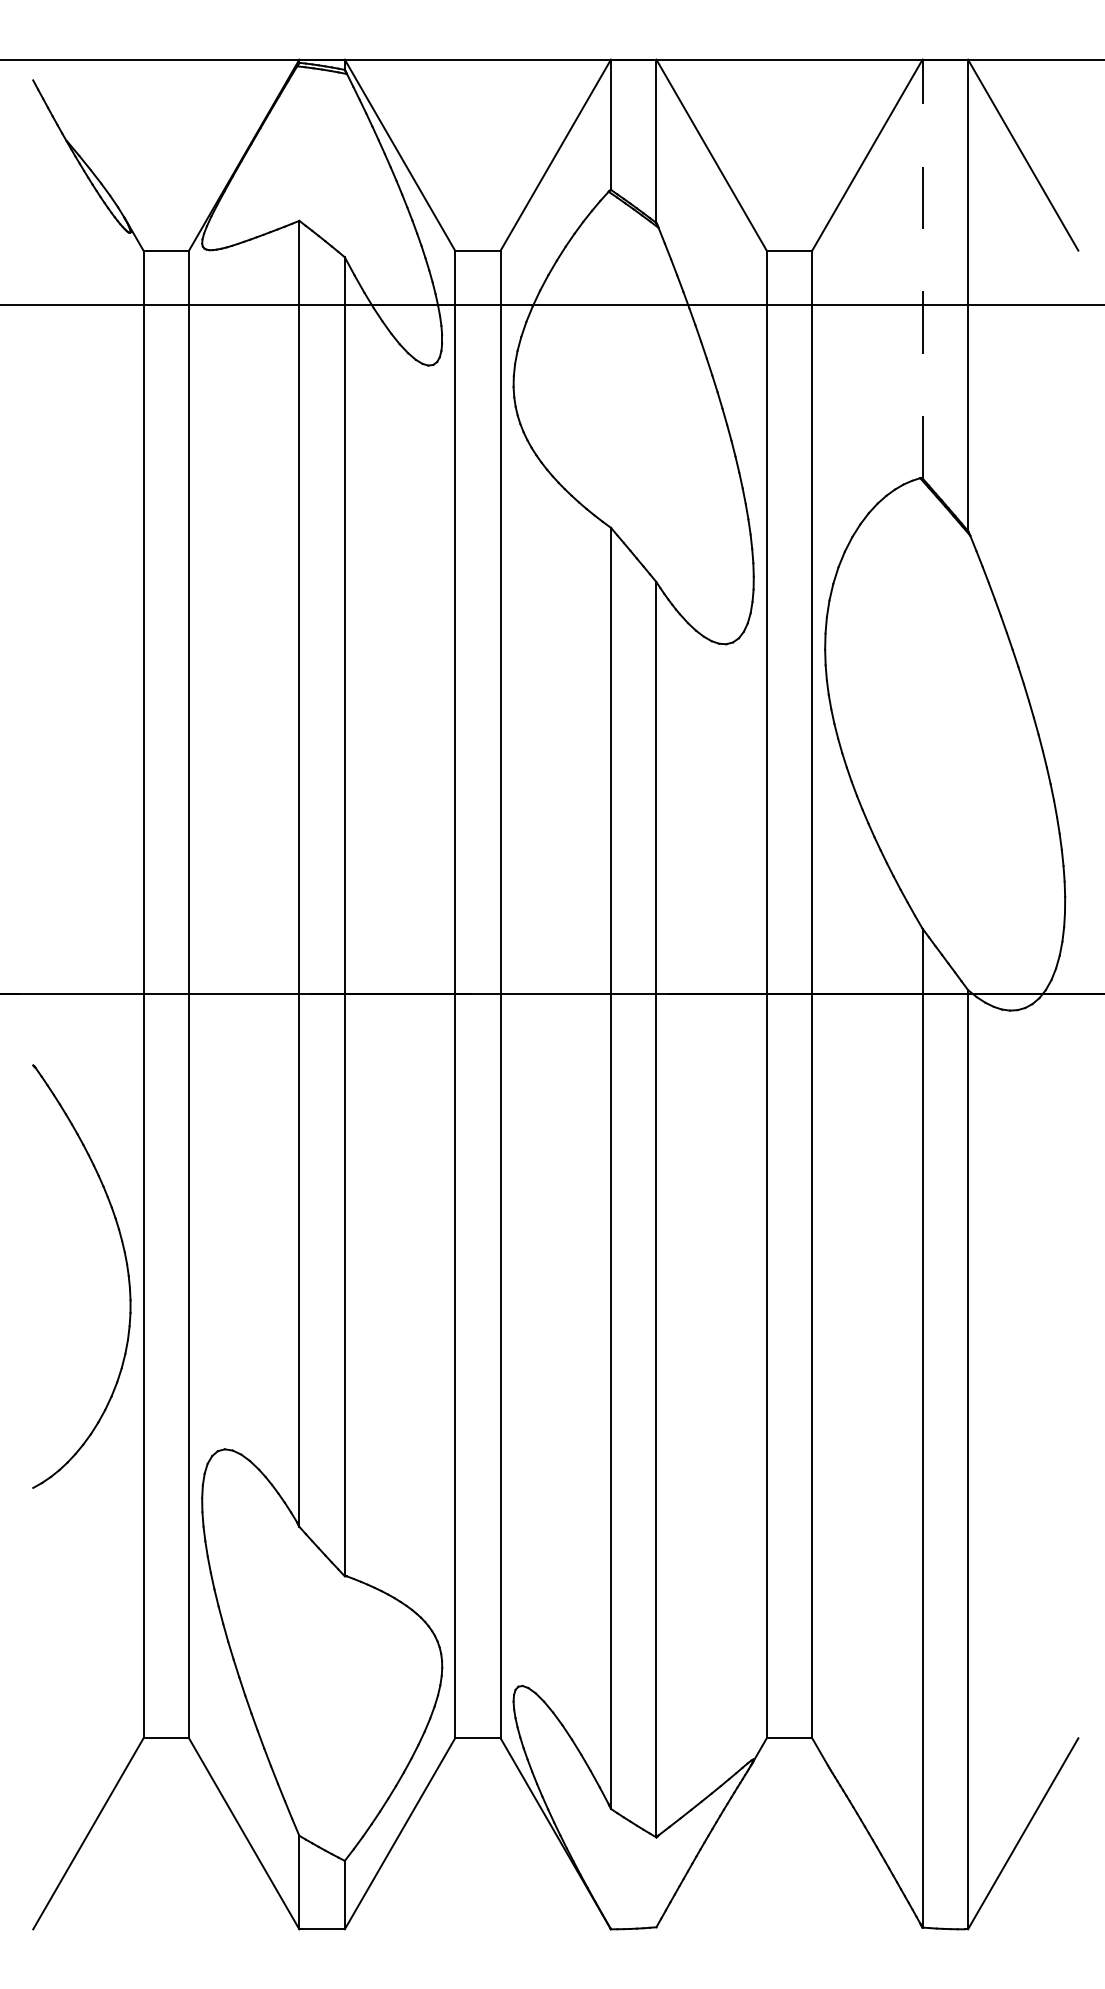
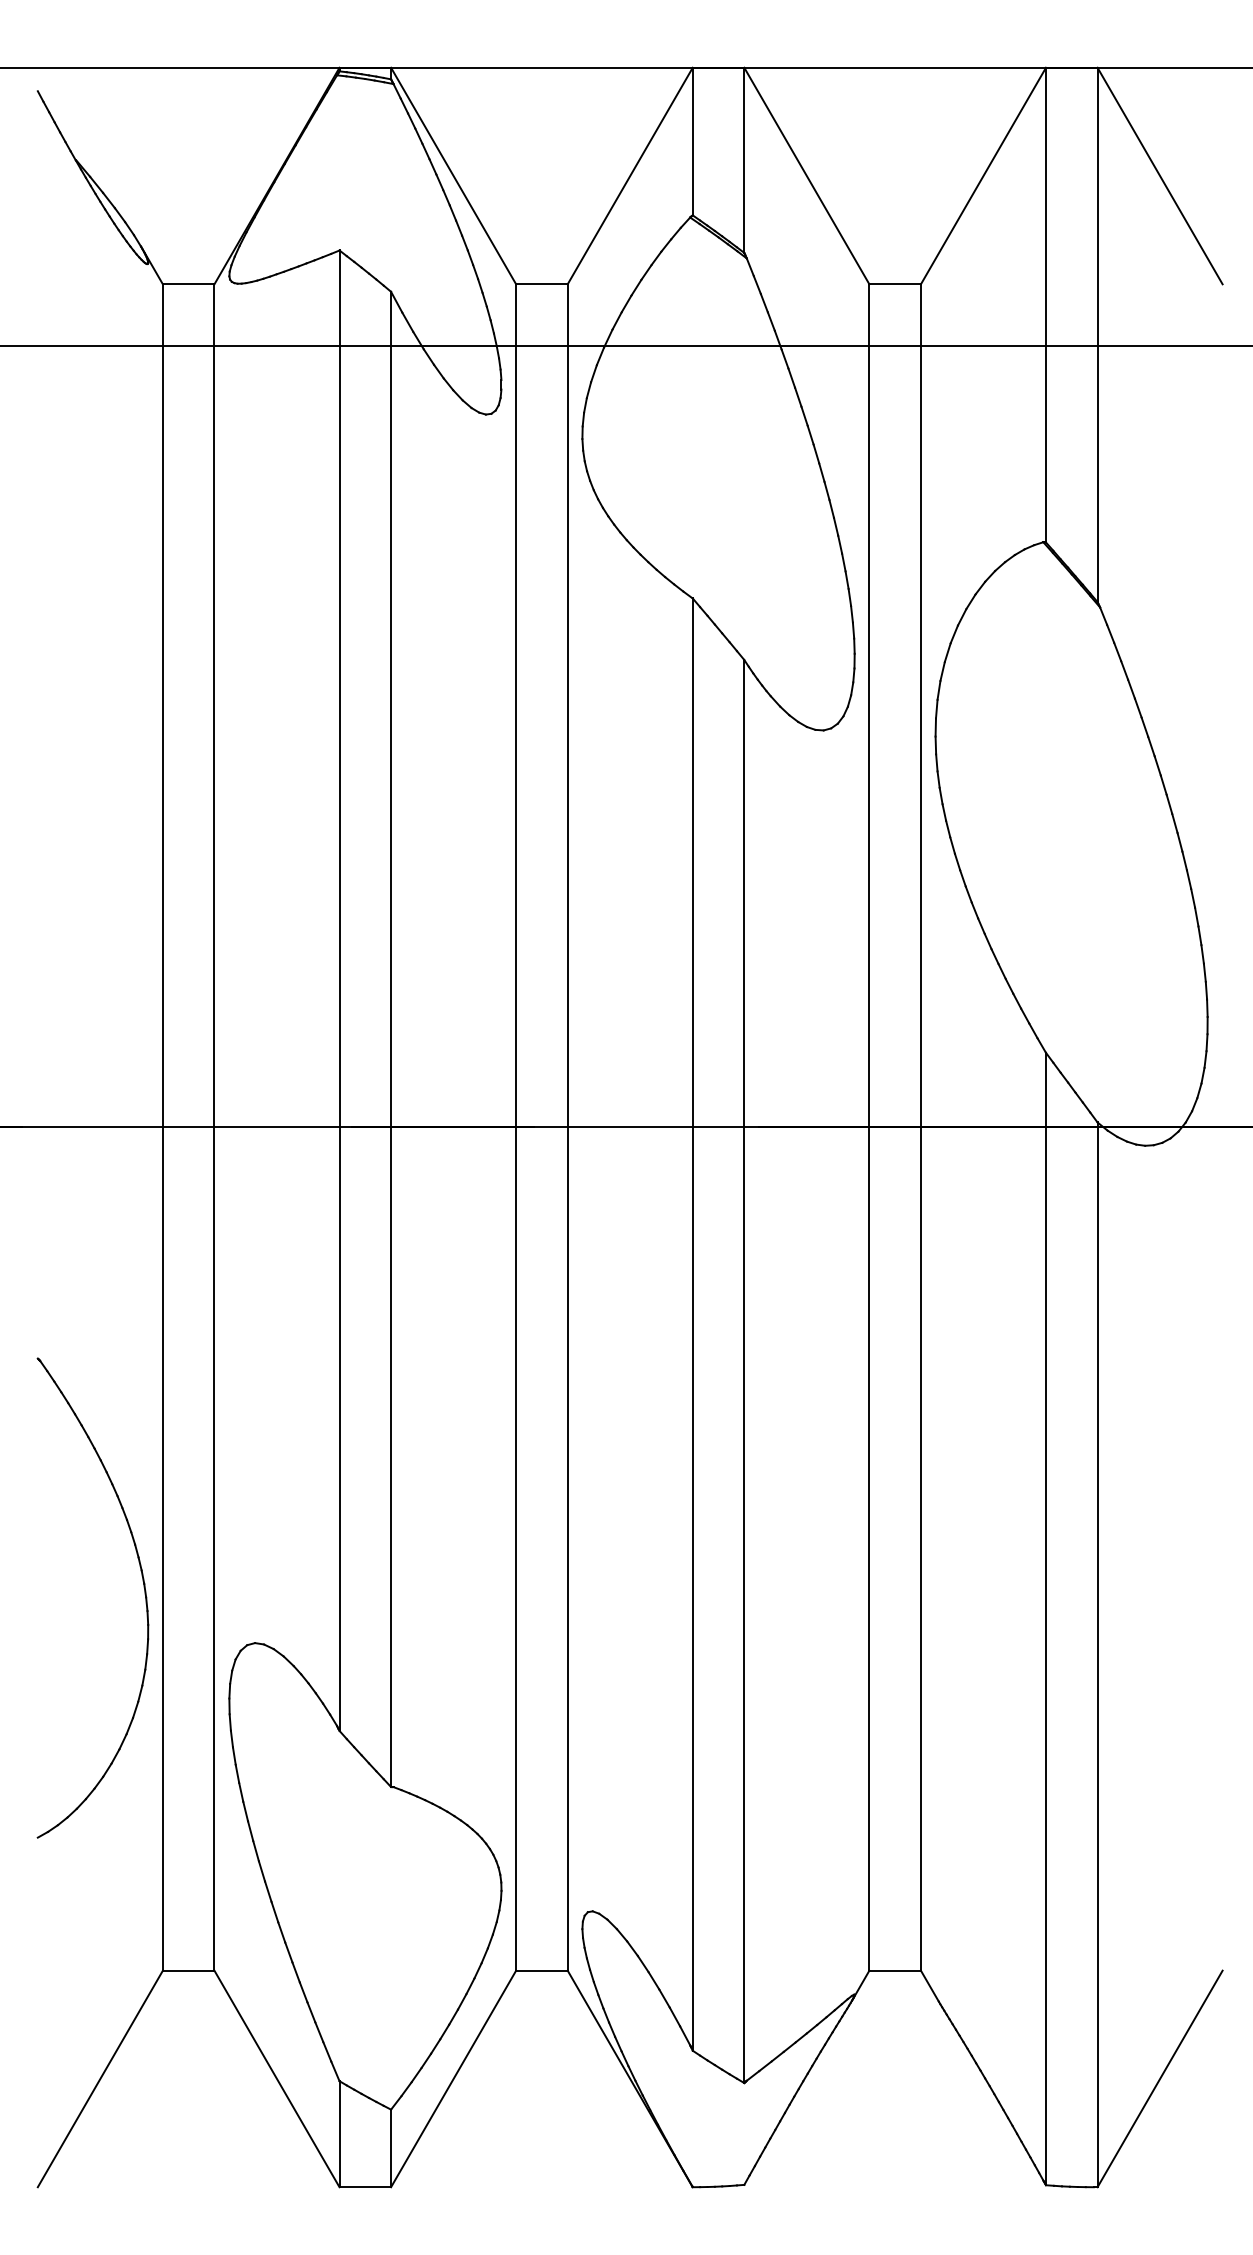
line: (922, 268) -> (1045, 304), dashed -> solid
part: (126, 1269) -> (143, 1590), moved

